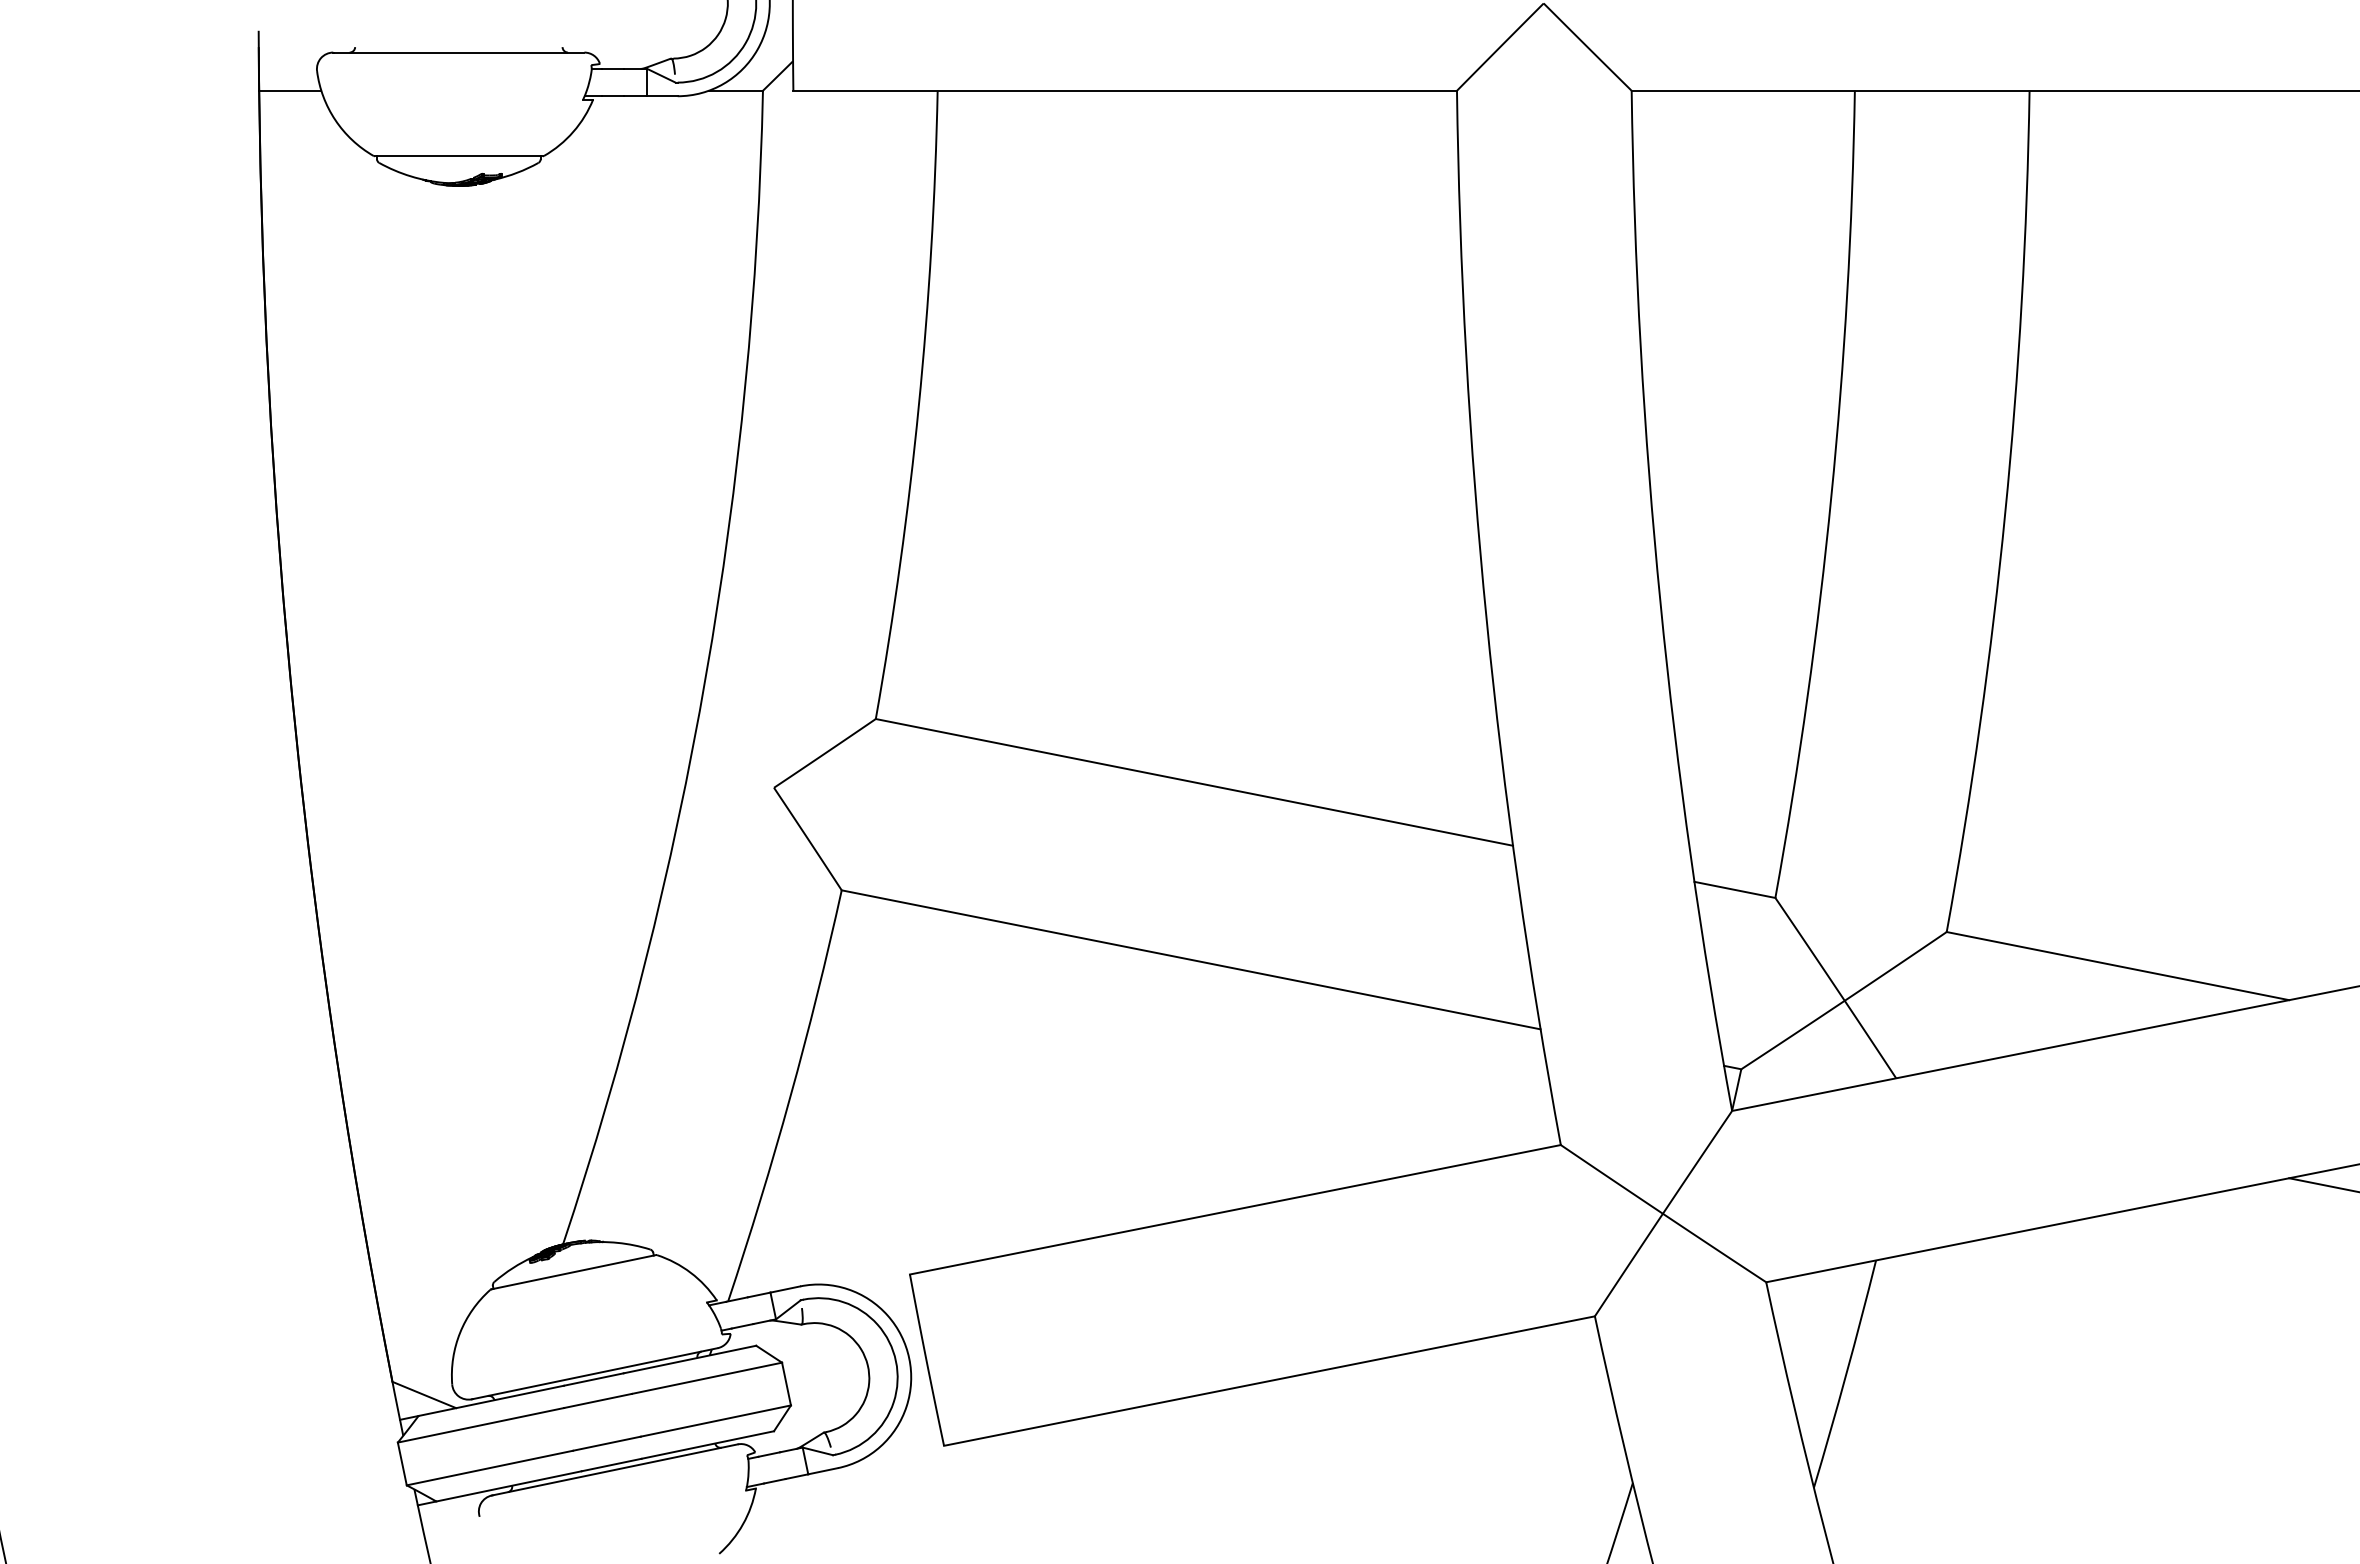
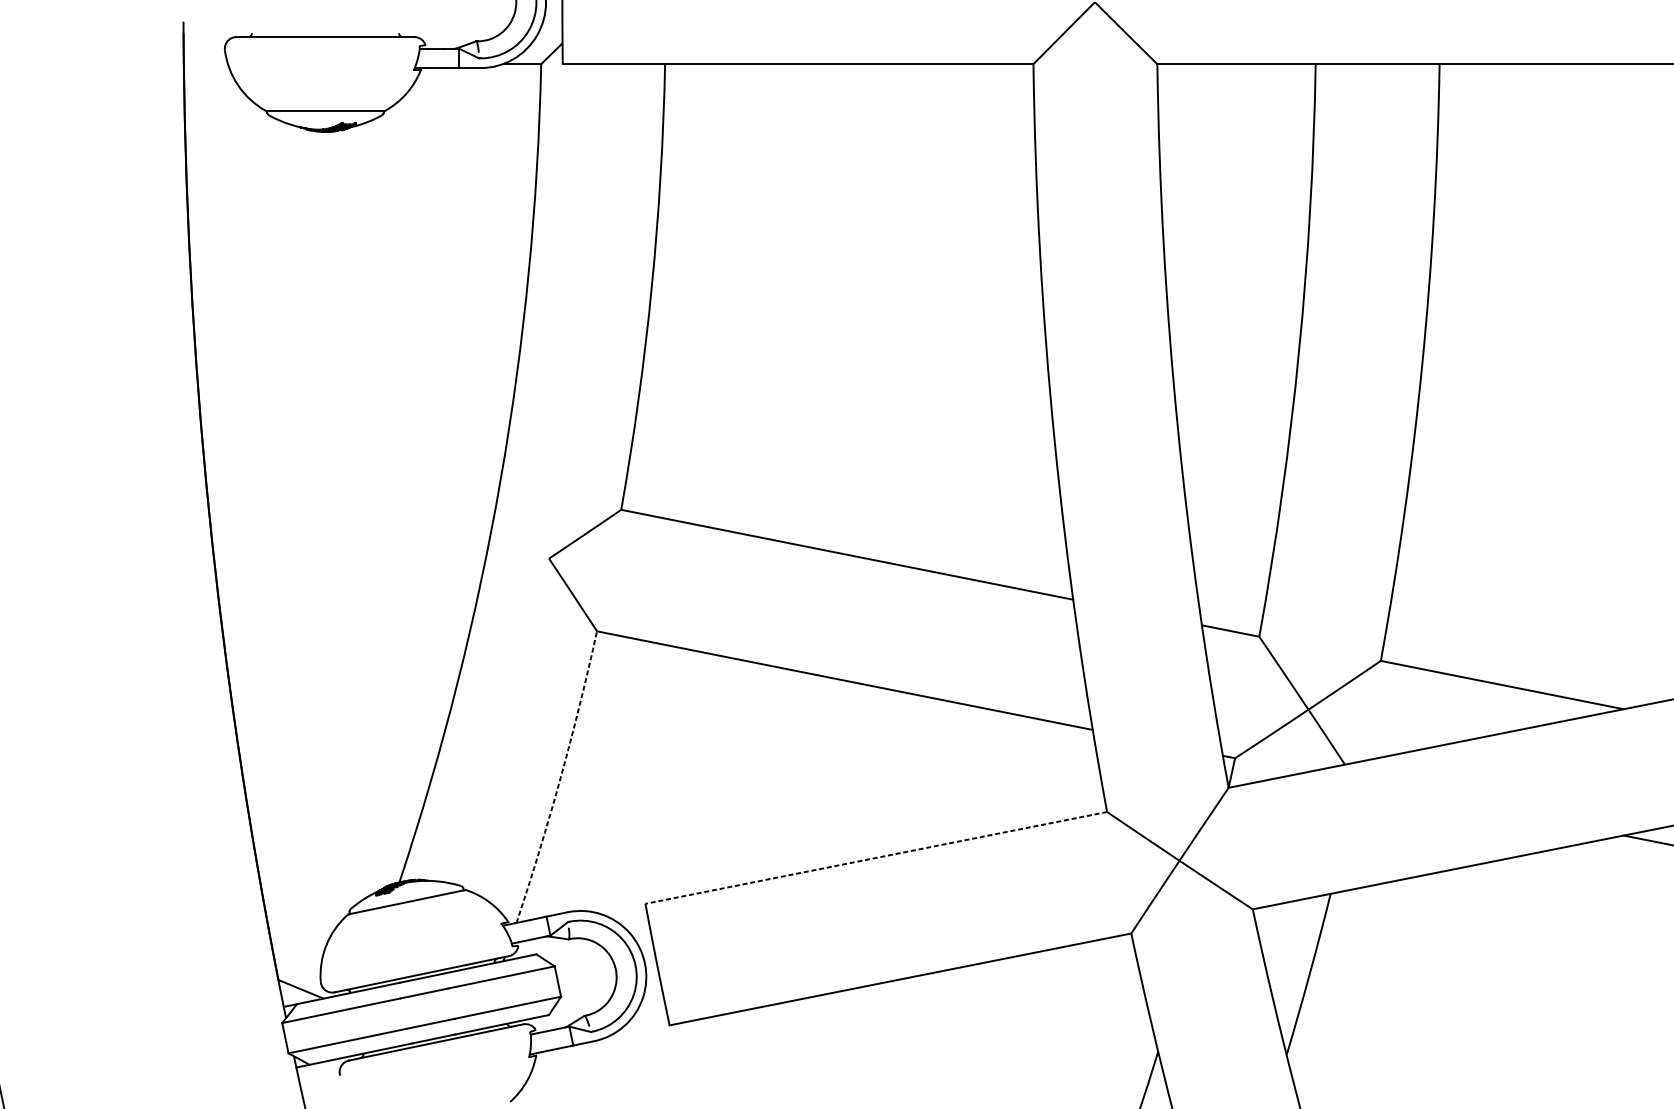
line: (290, 90) -> (206, 64), removed
arc: (790, 1097) -> (560, 778), solid -> dashed
line: (1235, 1209) -> (876, 857), solid -> dashed

